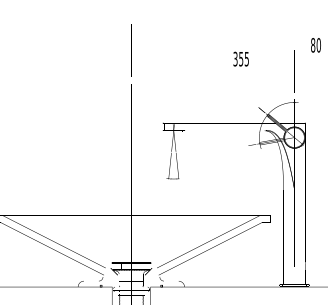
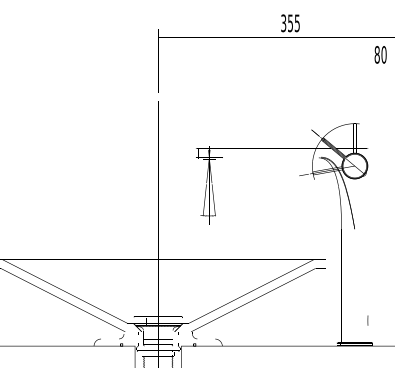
text: (240, 58) -> (289, 22), moved

